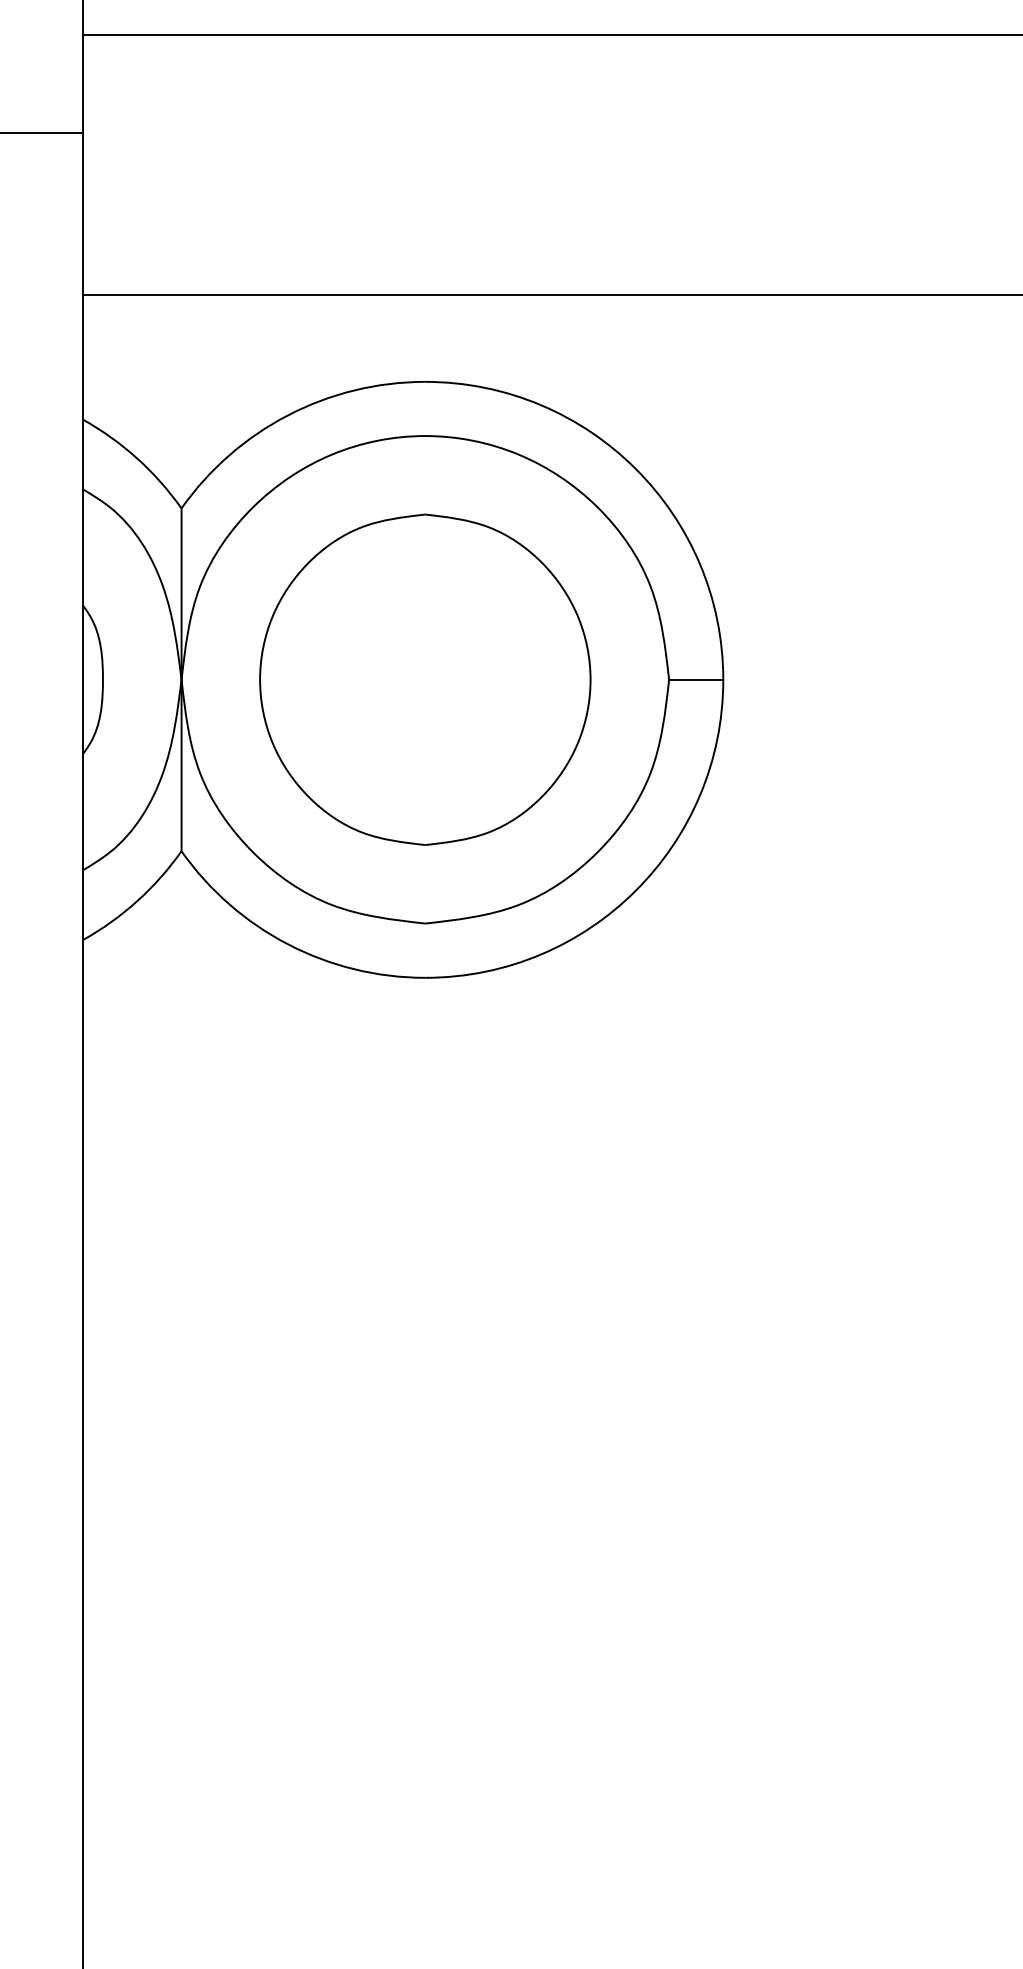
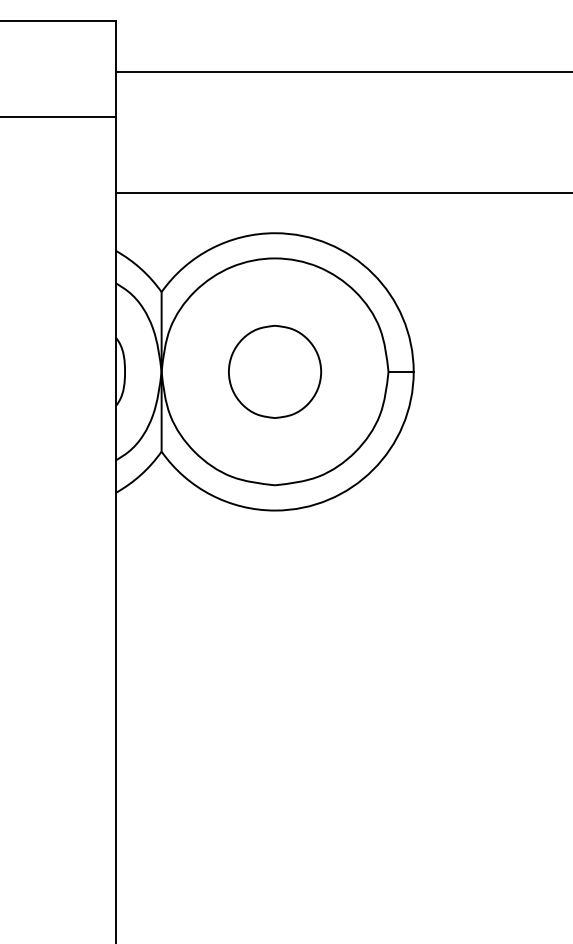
part: (424, 679) -> (274, 371), size x0.6

